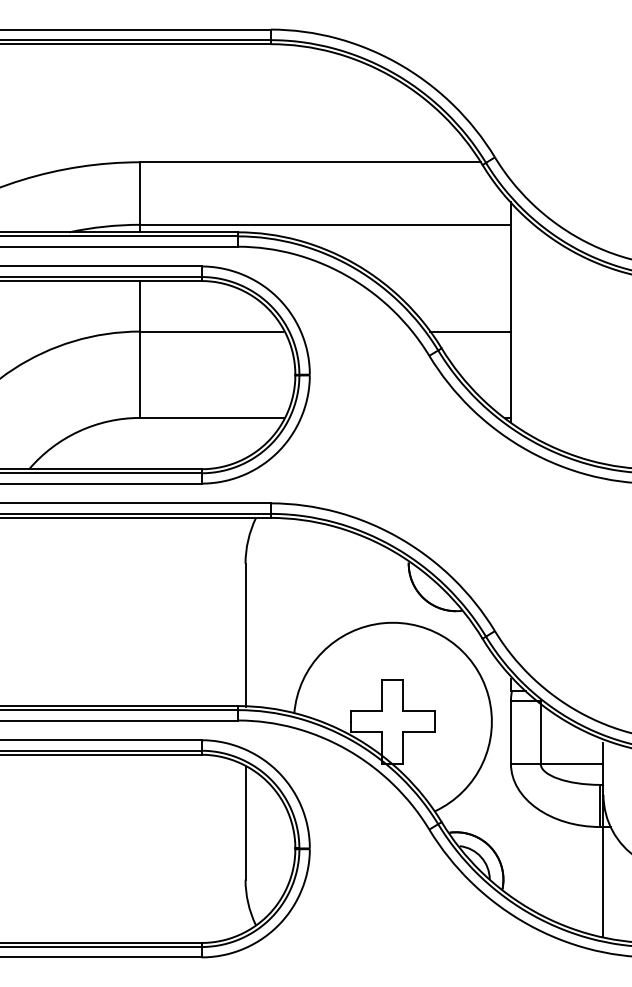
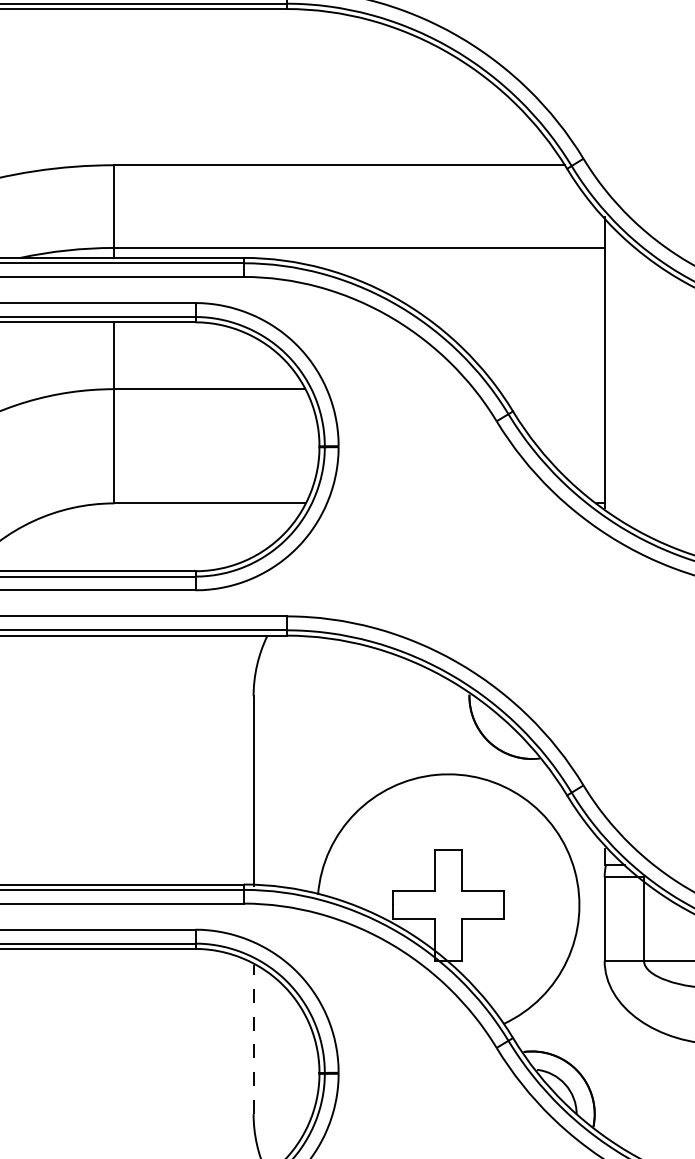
line: (470, 331) -> (551, 389), removed
line: (245, 822) -> (253, 1038), solid -> dashed

